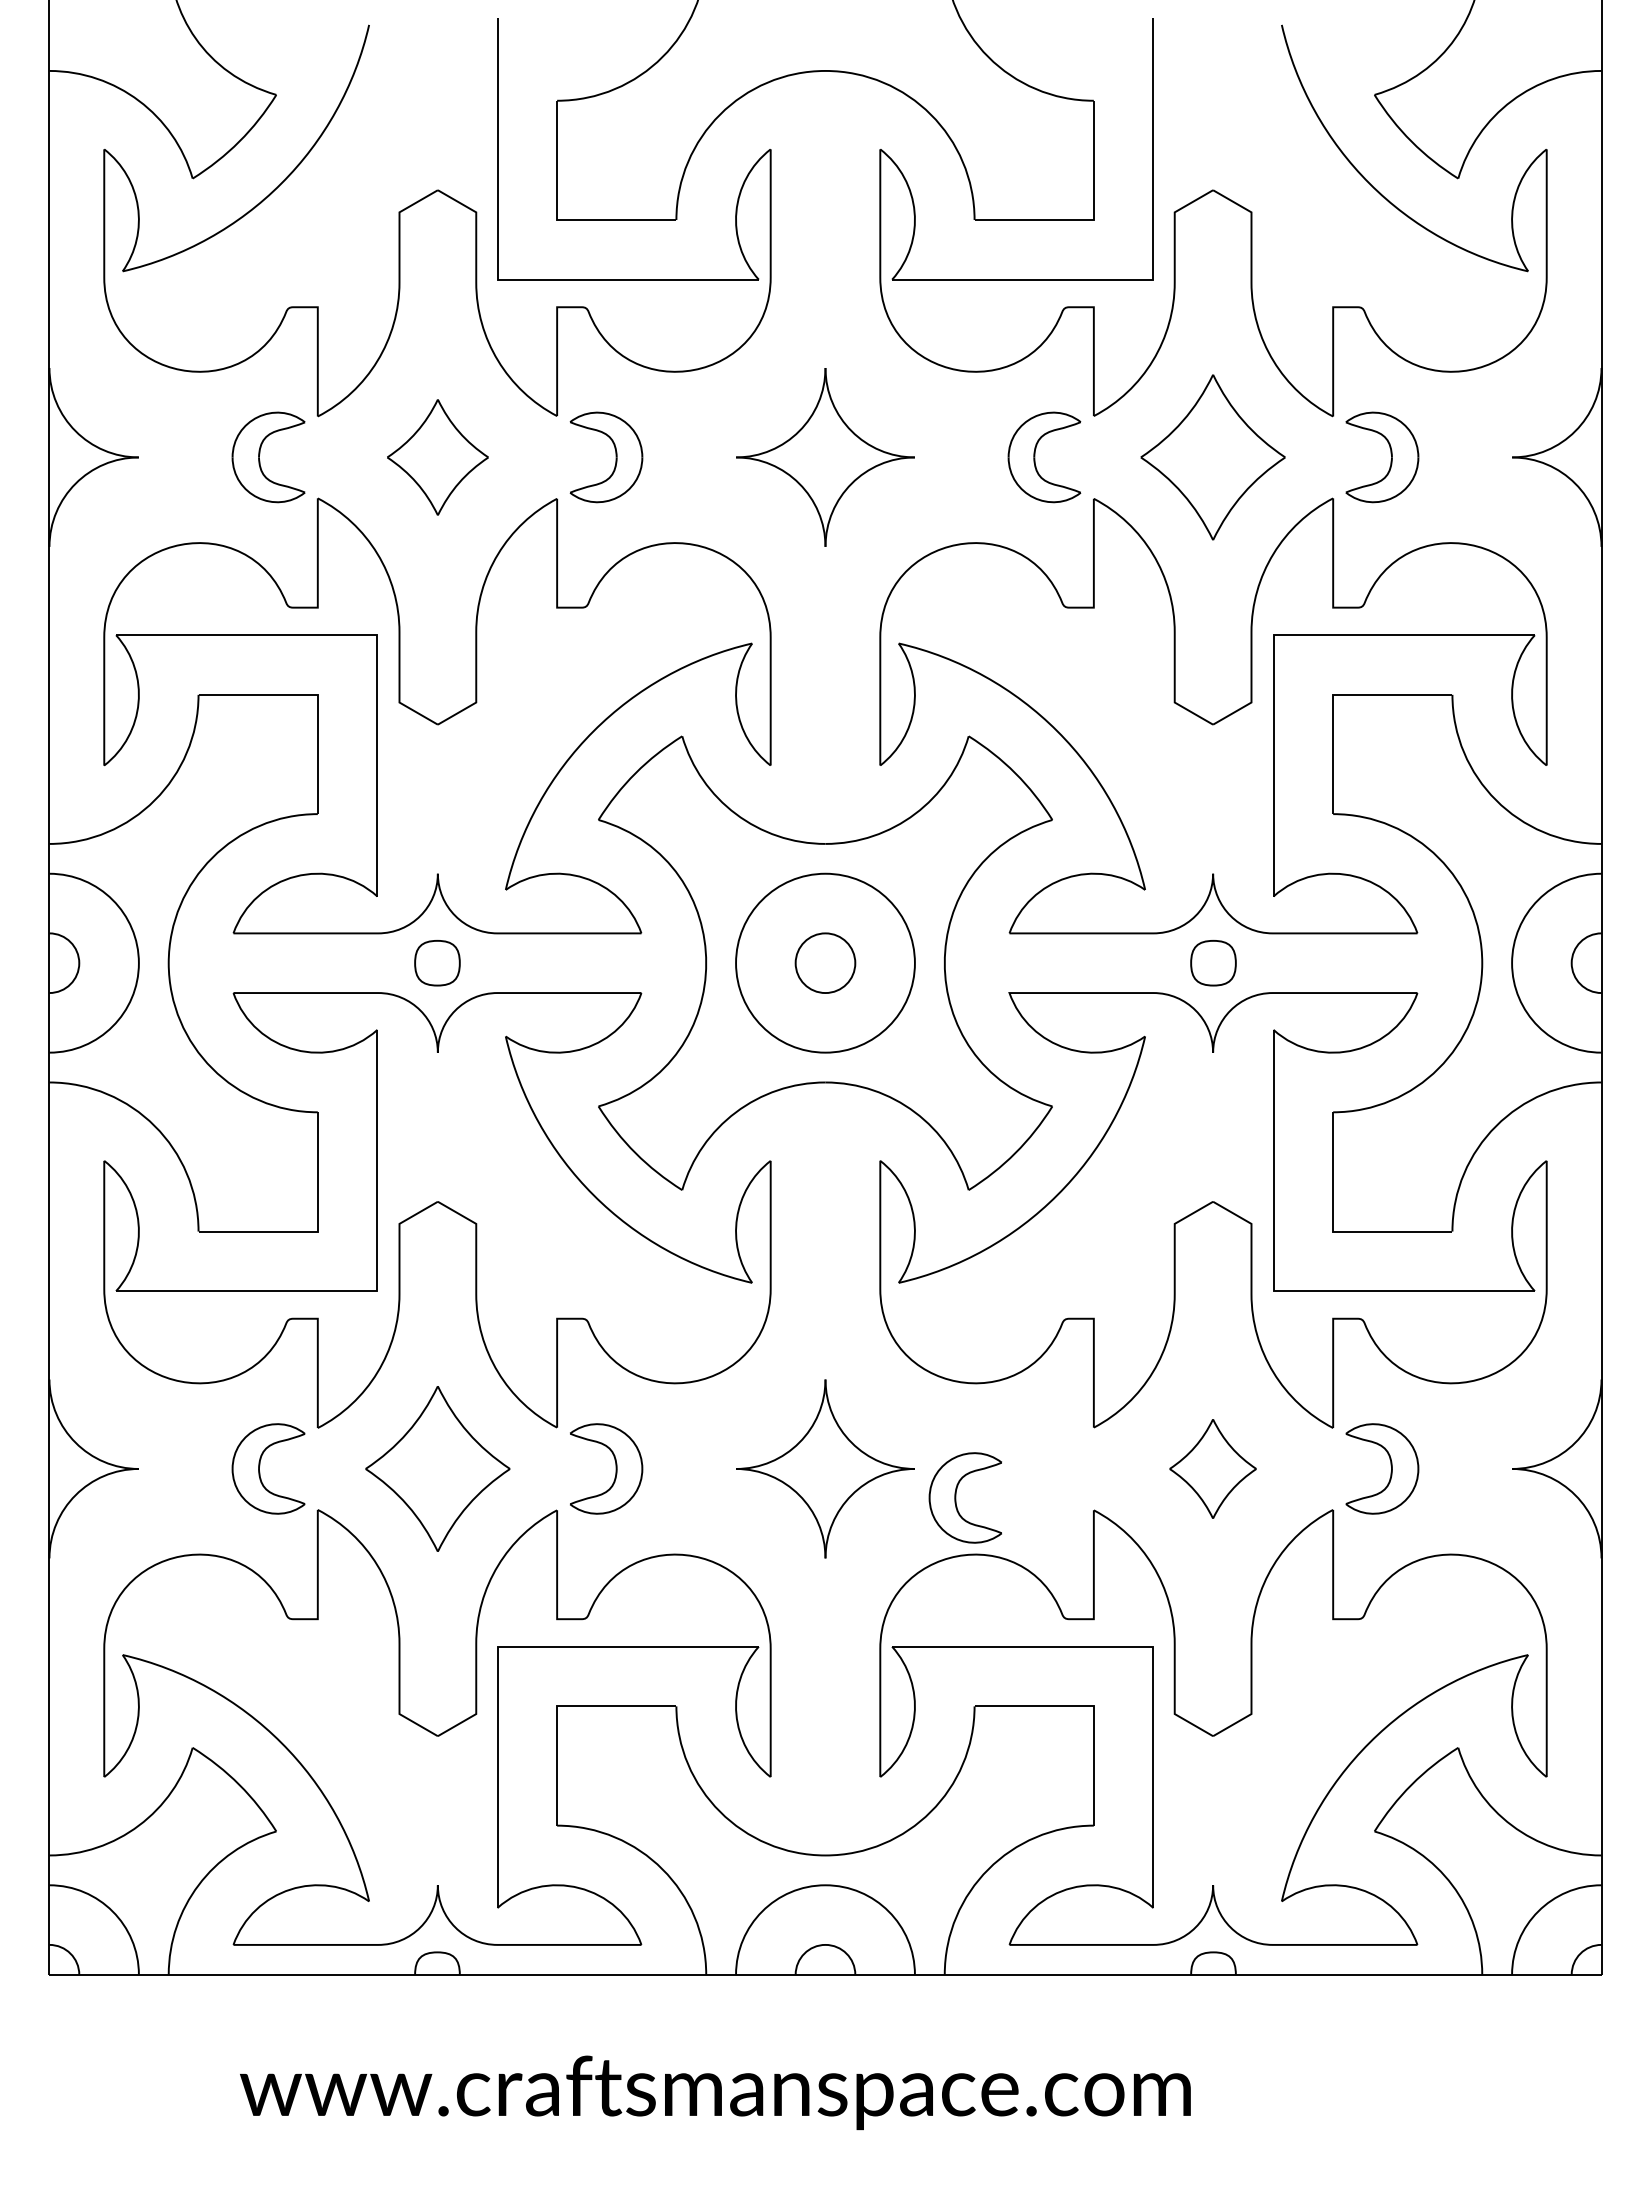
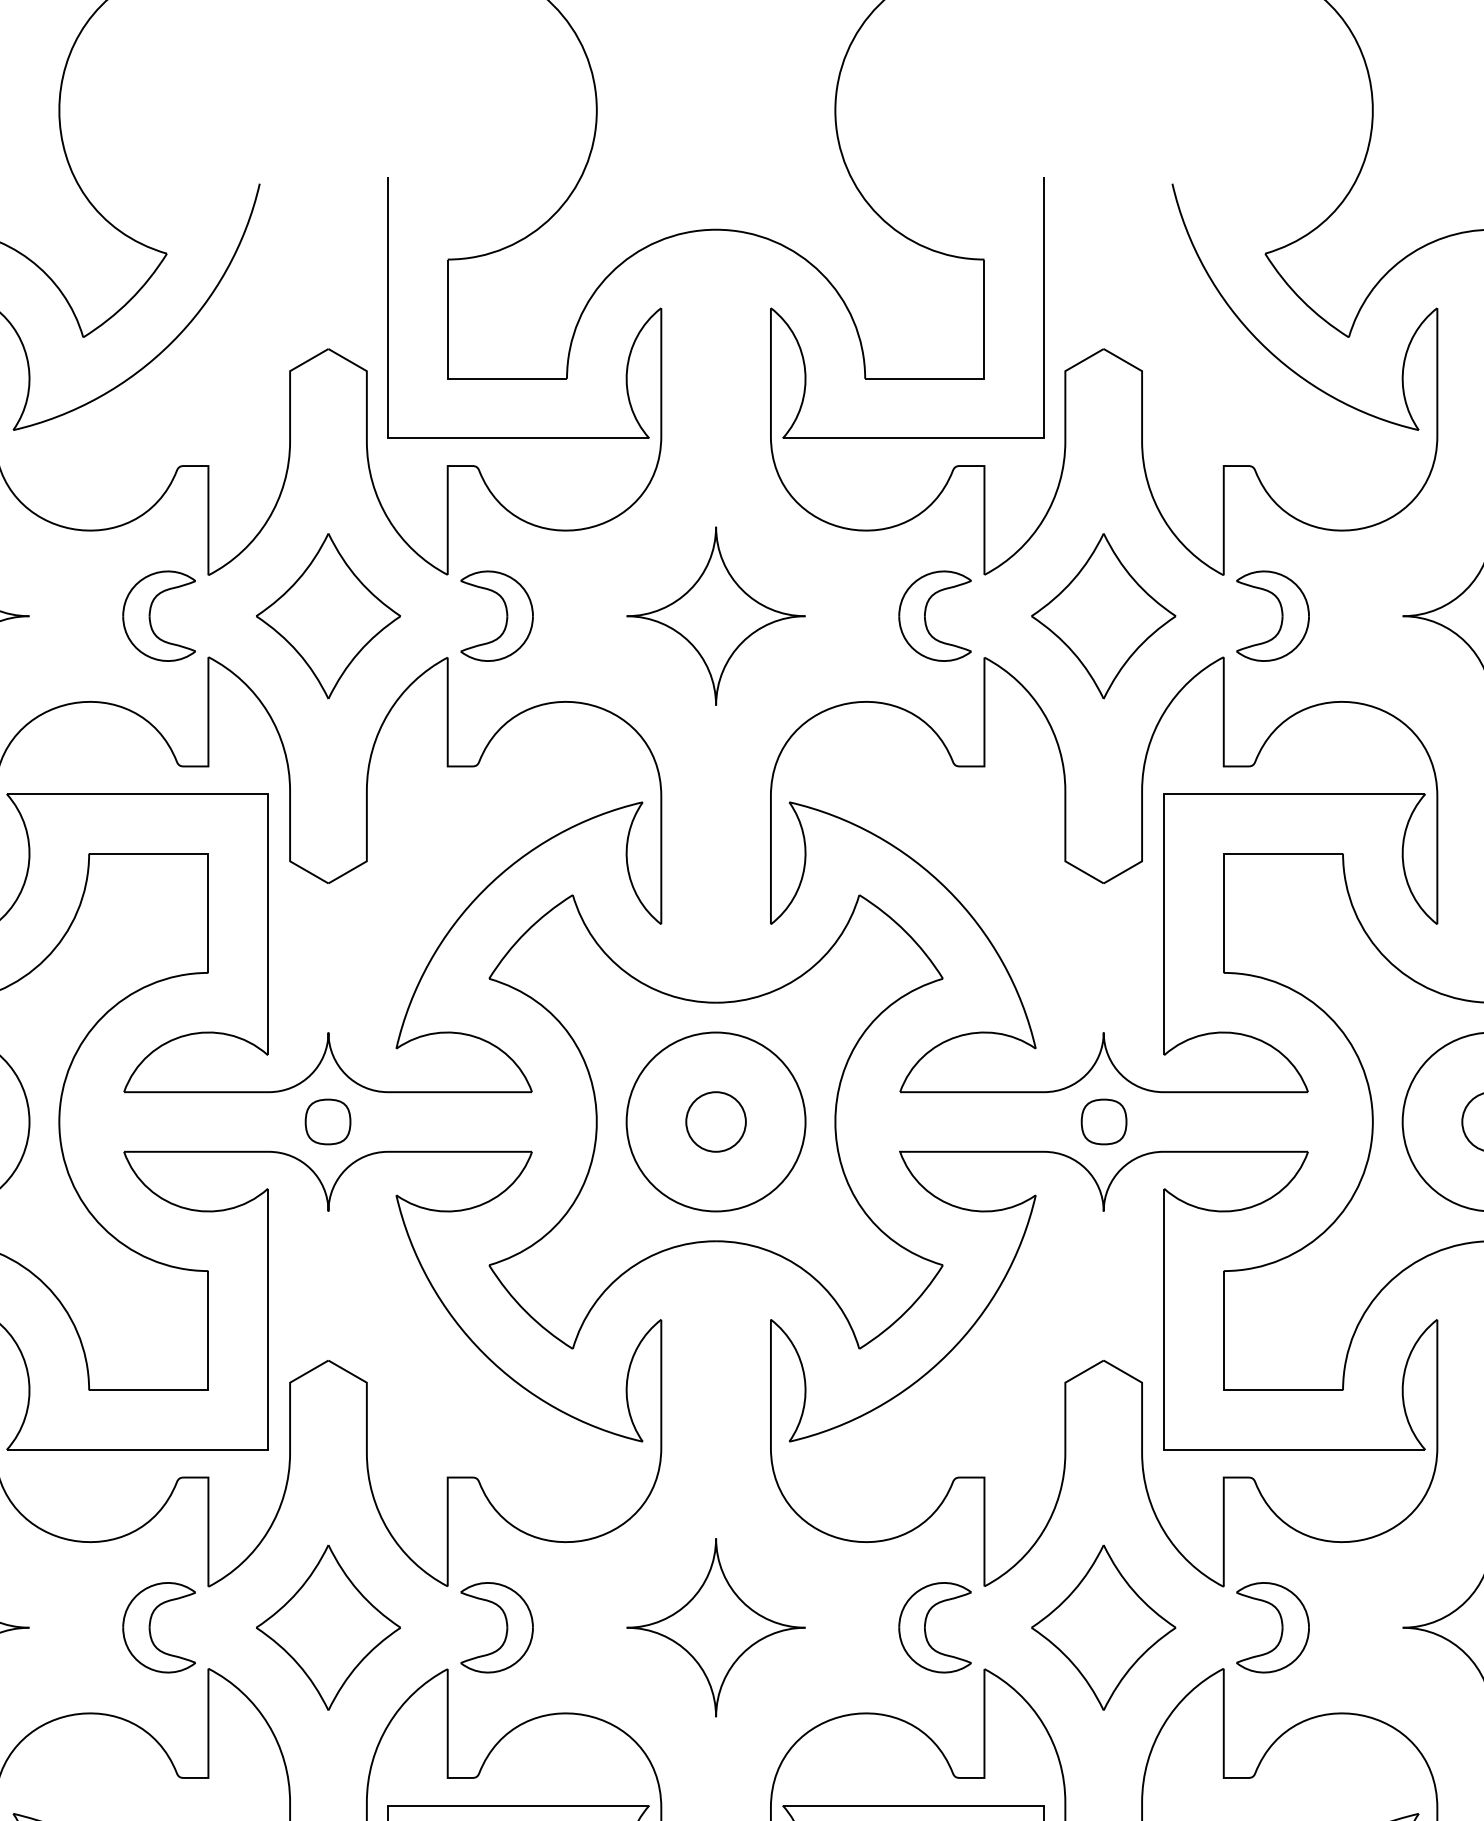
part: (437, 457) -> (328, 616), size x1.43
part: (1212, 1468) -> (1103, 1627), size x1.67
part: (956, 1497) -> (926, 1627), moved

